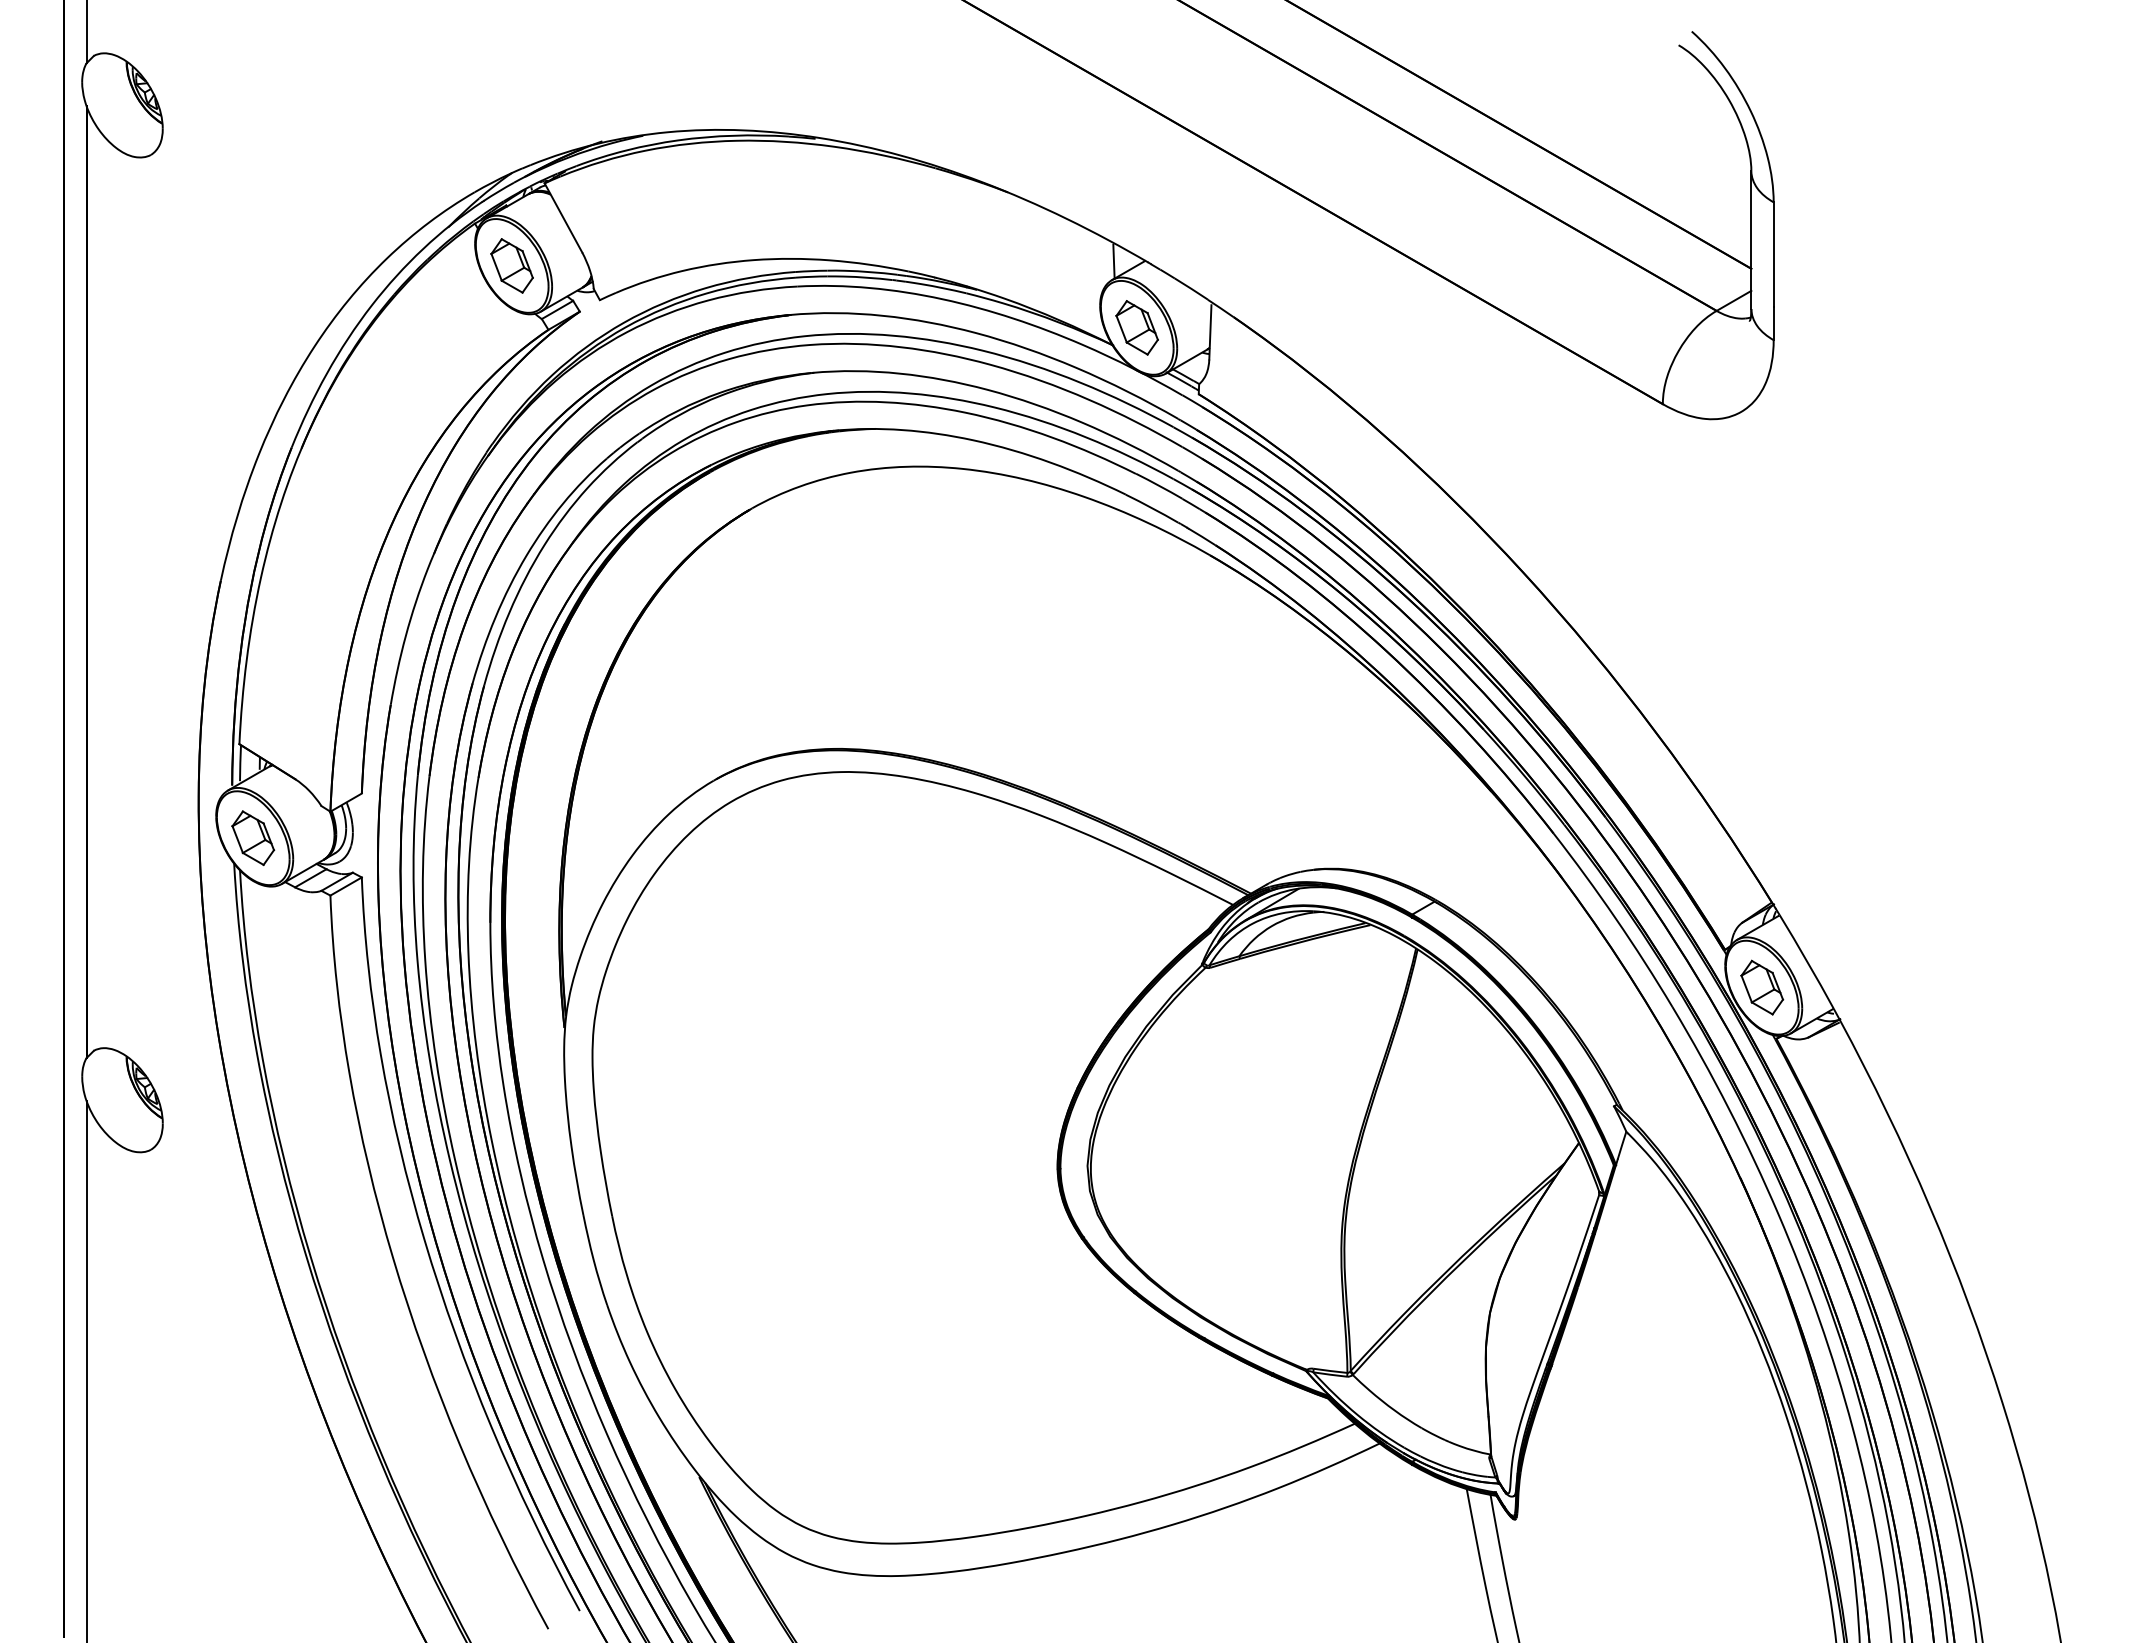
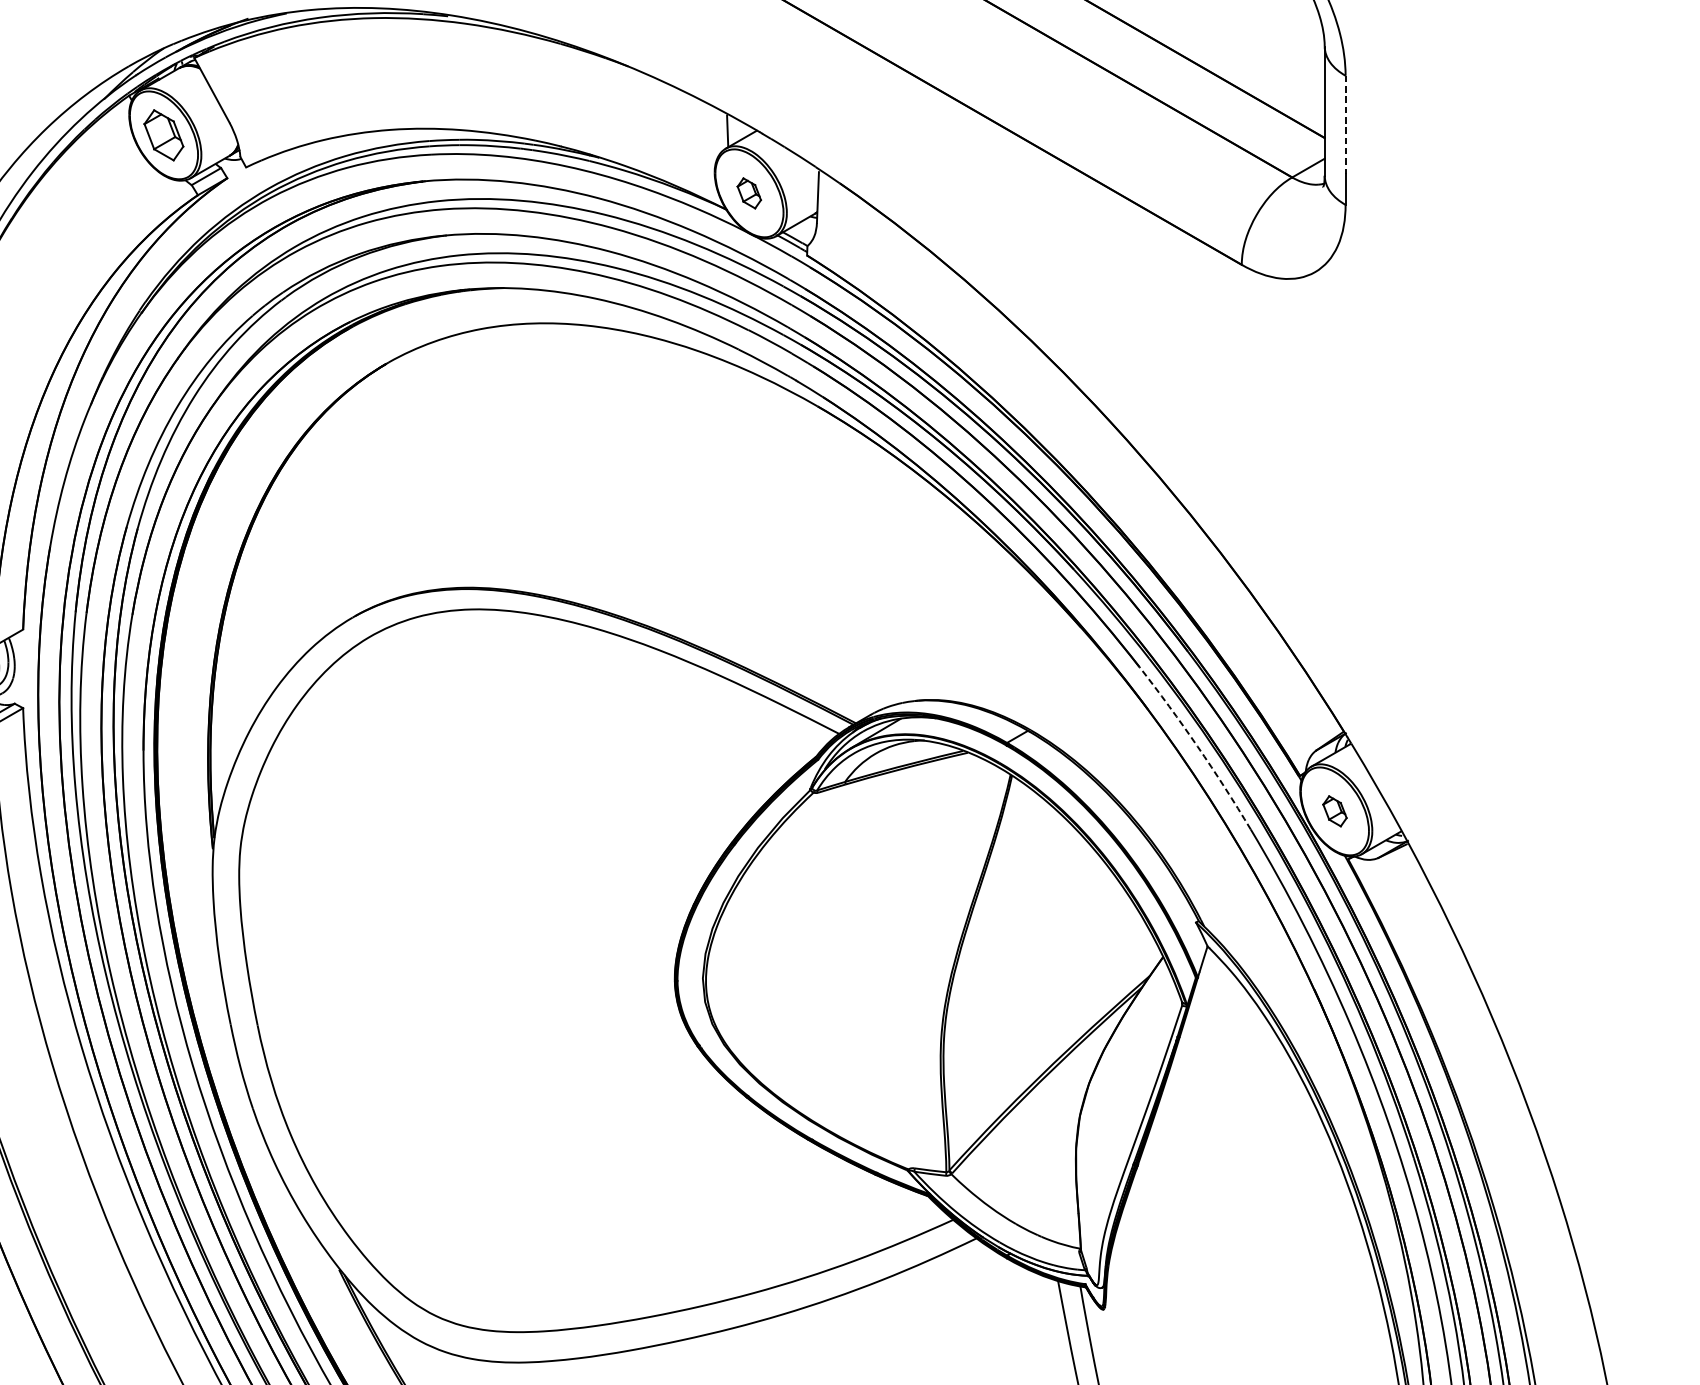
line: (1773, 255) -> (1345, 125), solid -> dashed
part: (1136, 327) -> (748, 193), size x0.6
arc: (1615, 918) -> (1197, 746), solid -> dashed
part: (1762, 987) -> (1335, 811), size x0.6

